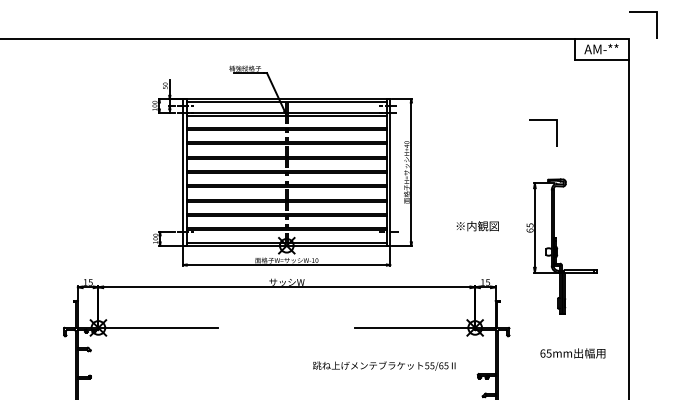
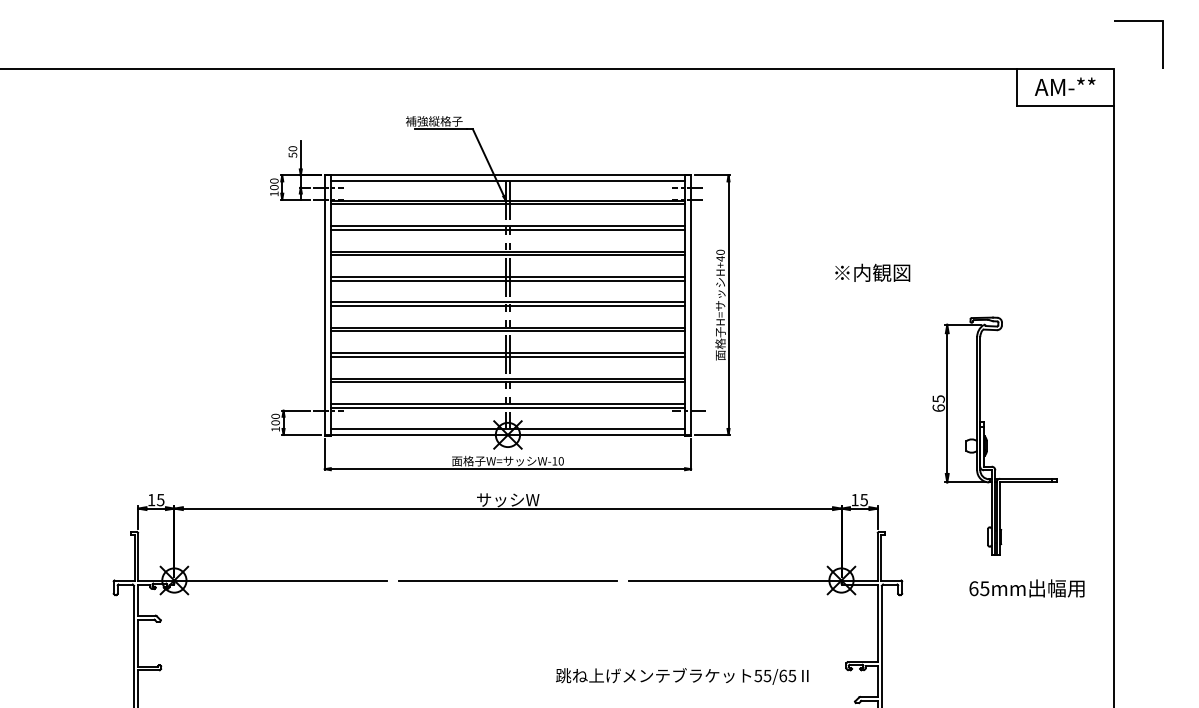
line: (543, 120) -> (962, 213), removed
text: (477, 226) -> (872, 273), moved
line: (286, 327) -> (507, 579), added
text: (572, 353) -> (1026, 588), moved
text: (384, 365) -> (682, 675), moved

